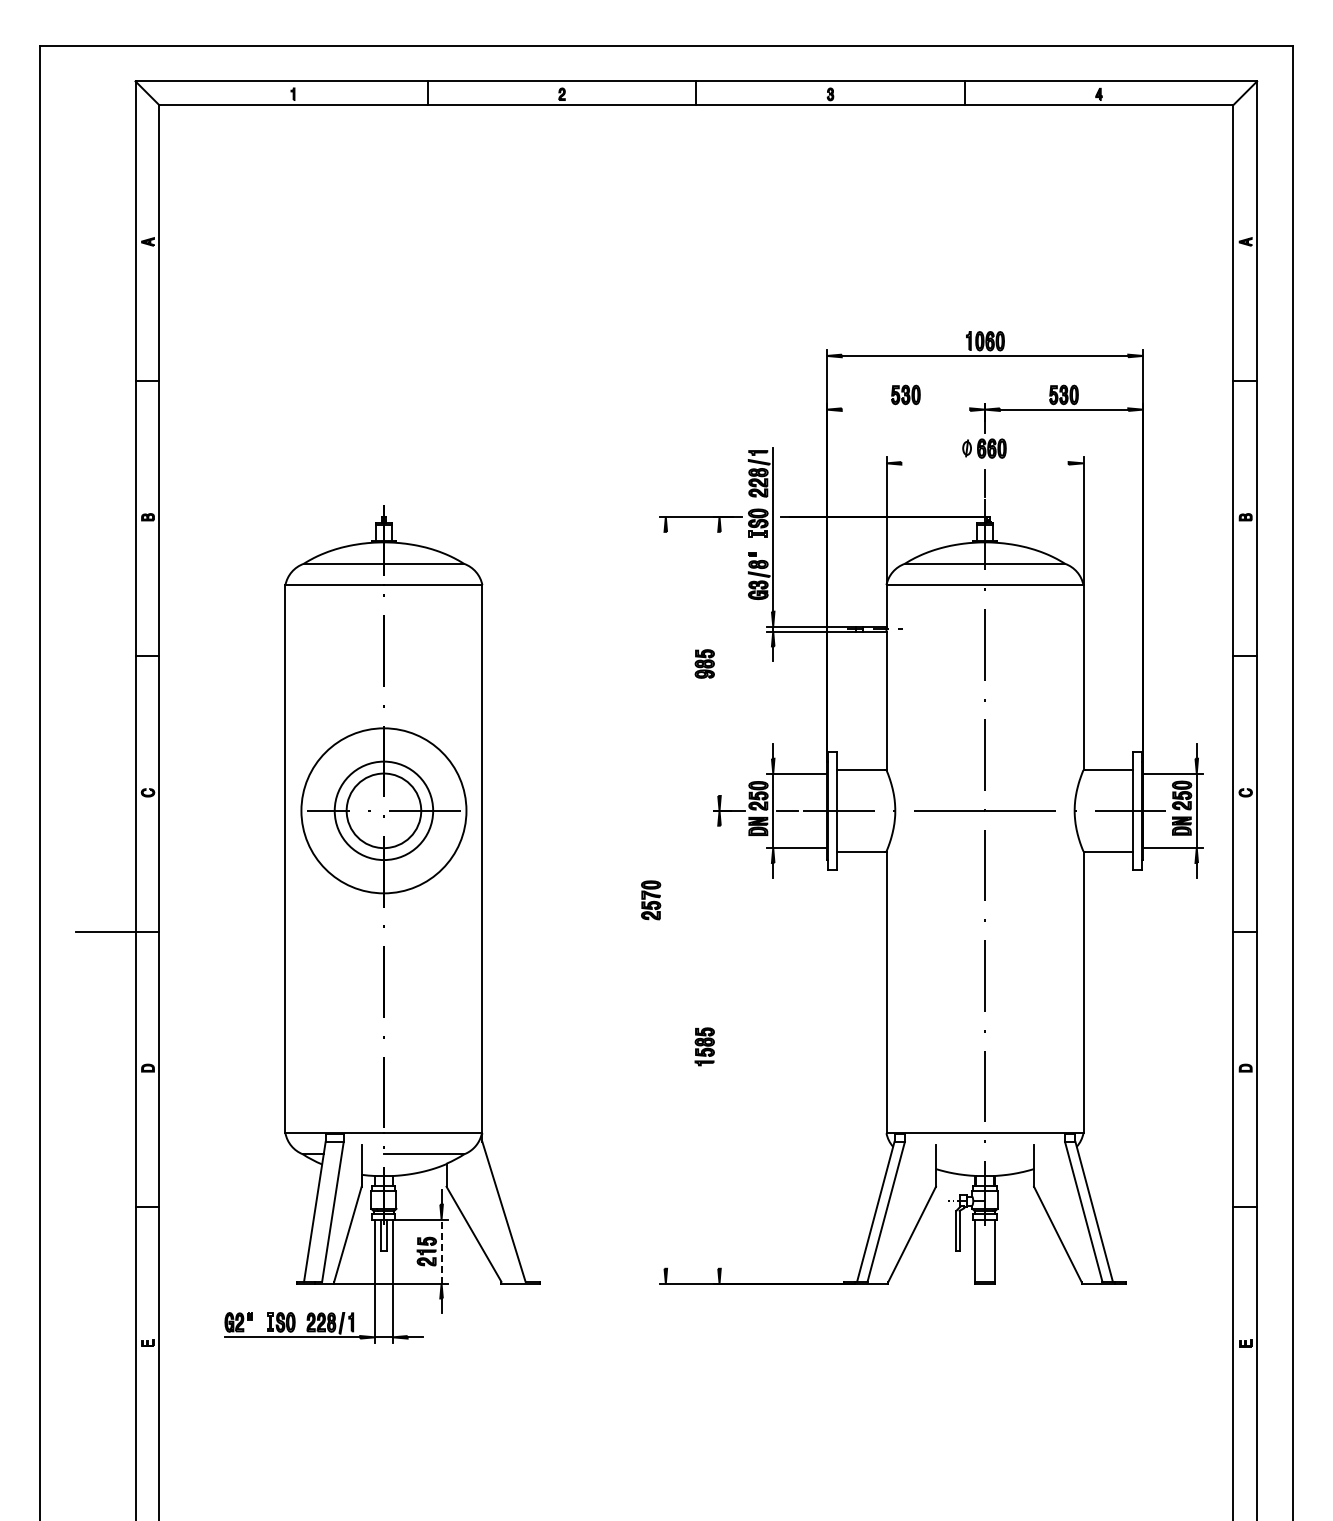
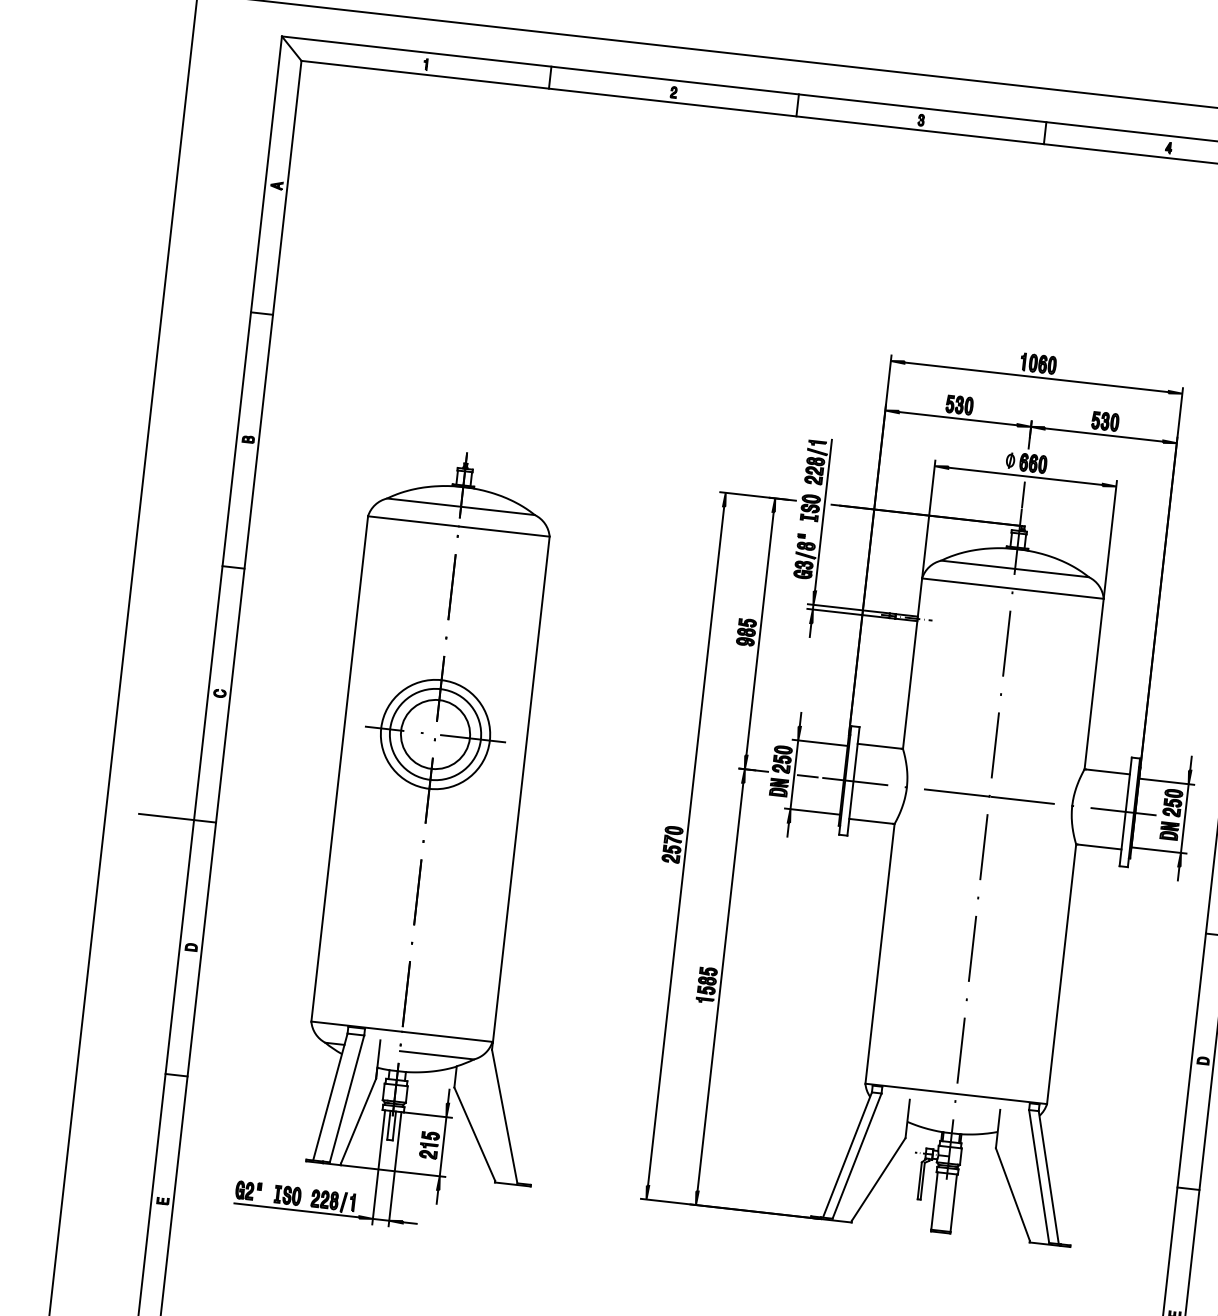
line: (905, 409) -> (957, 418), added
line: (984, 463) -> (1025, 476), added
line: (719, 663) -> (760, 633), added
circle: (383, 810) -> (435, 734), size x0.71
line: (665, 899) -> (685, 845), added
line: (719, 1046) -> (720, 986), added
line: (441, 1251) -> (443, 1146), dashed -> solid

